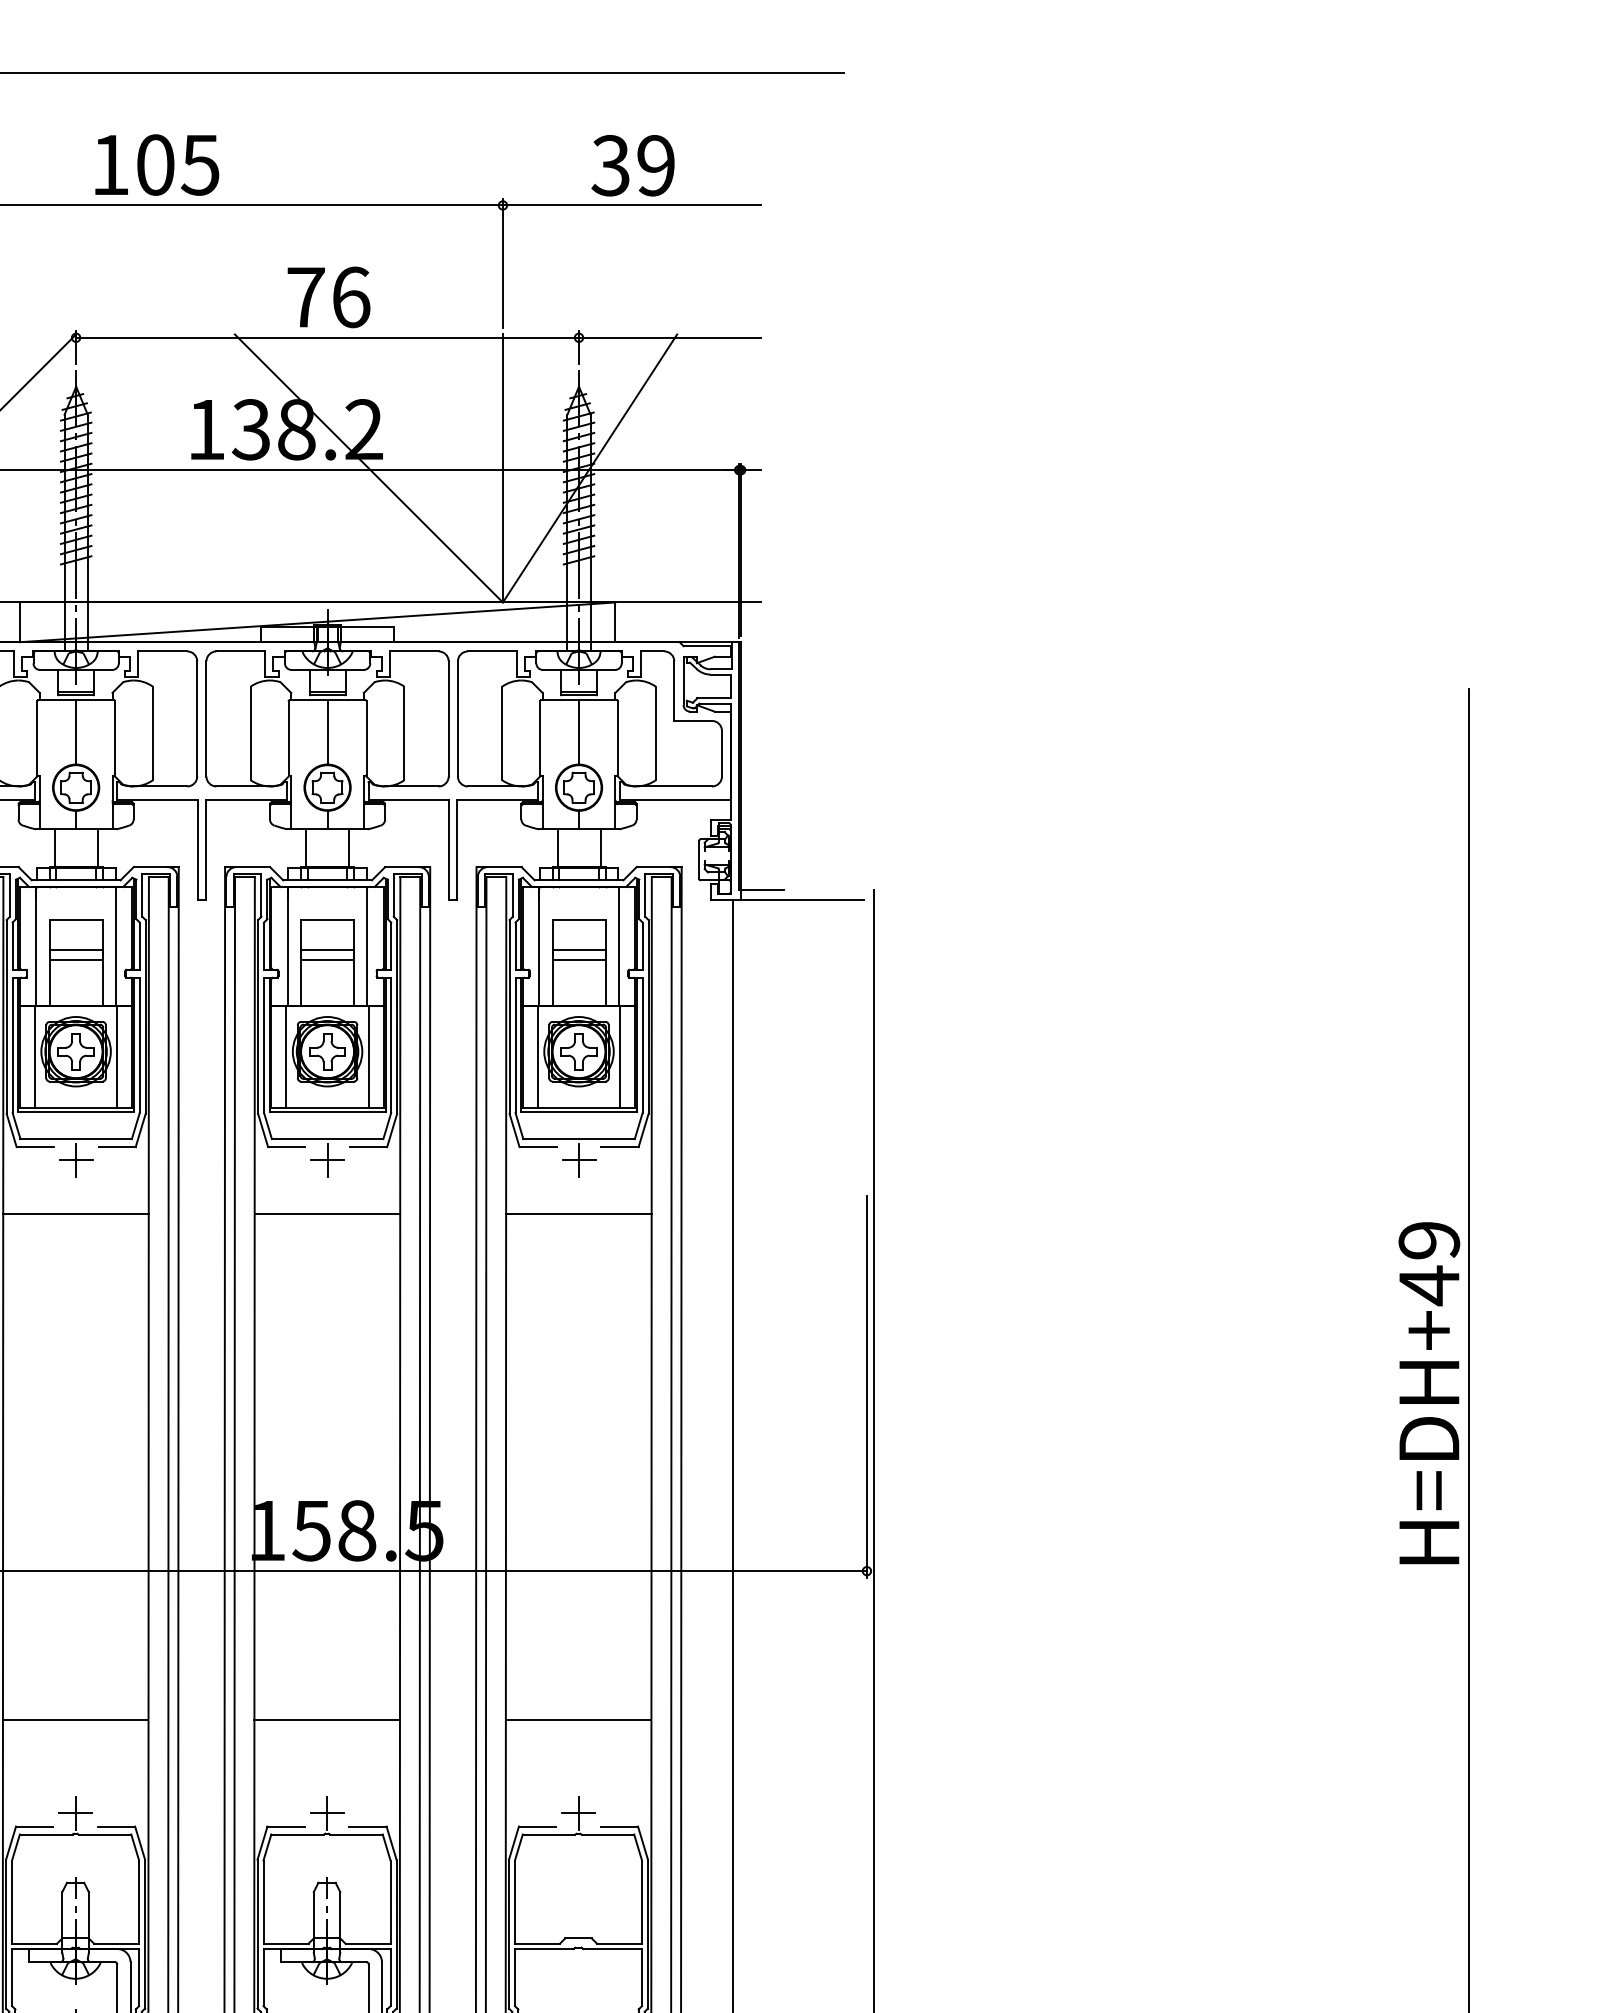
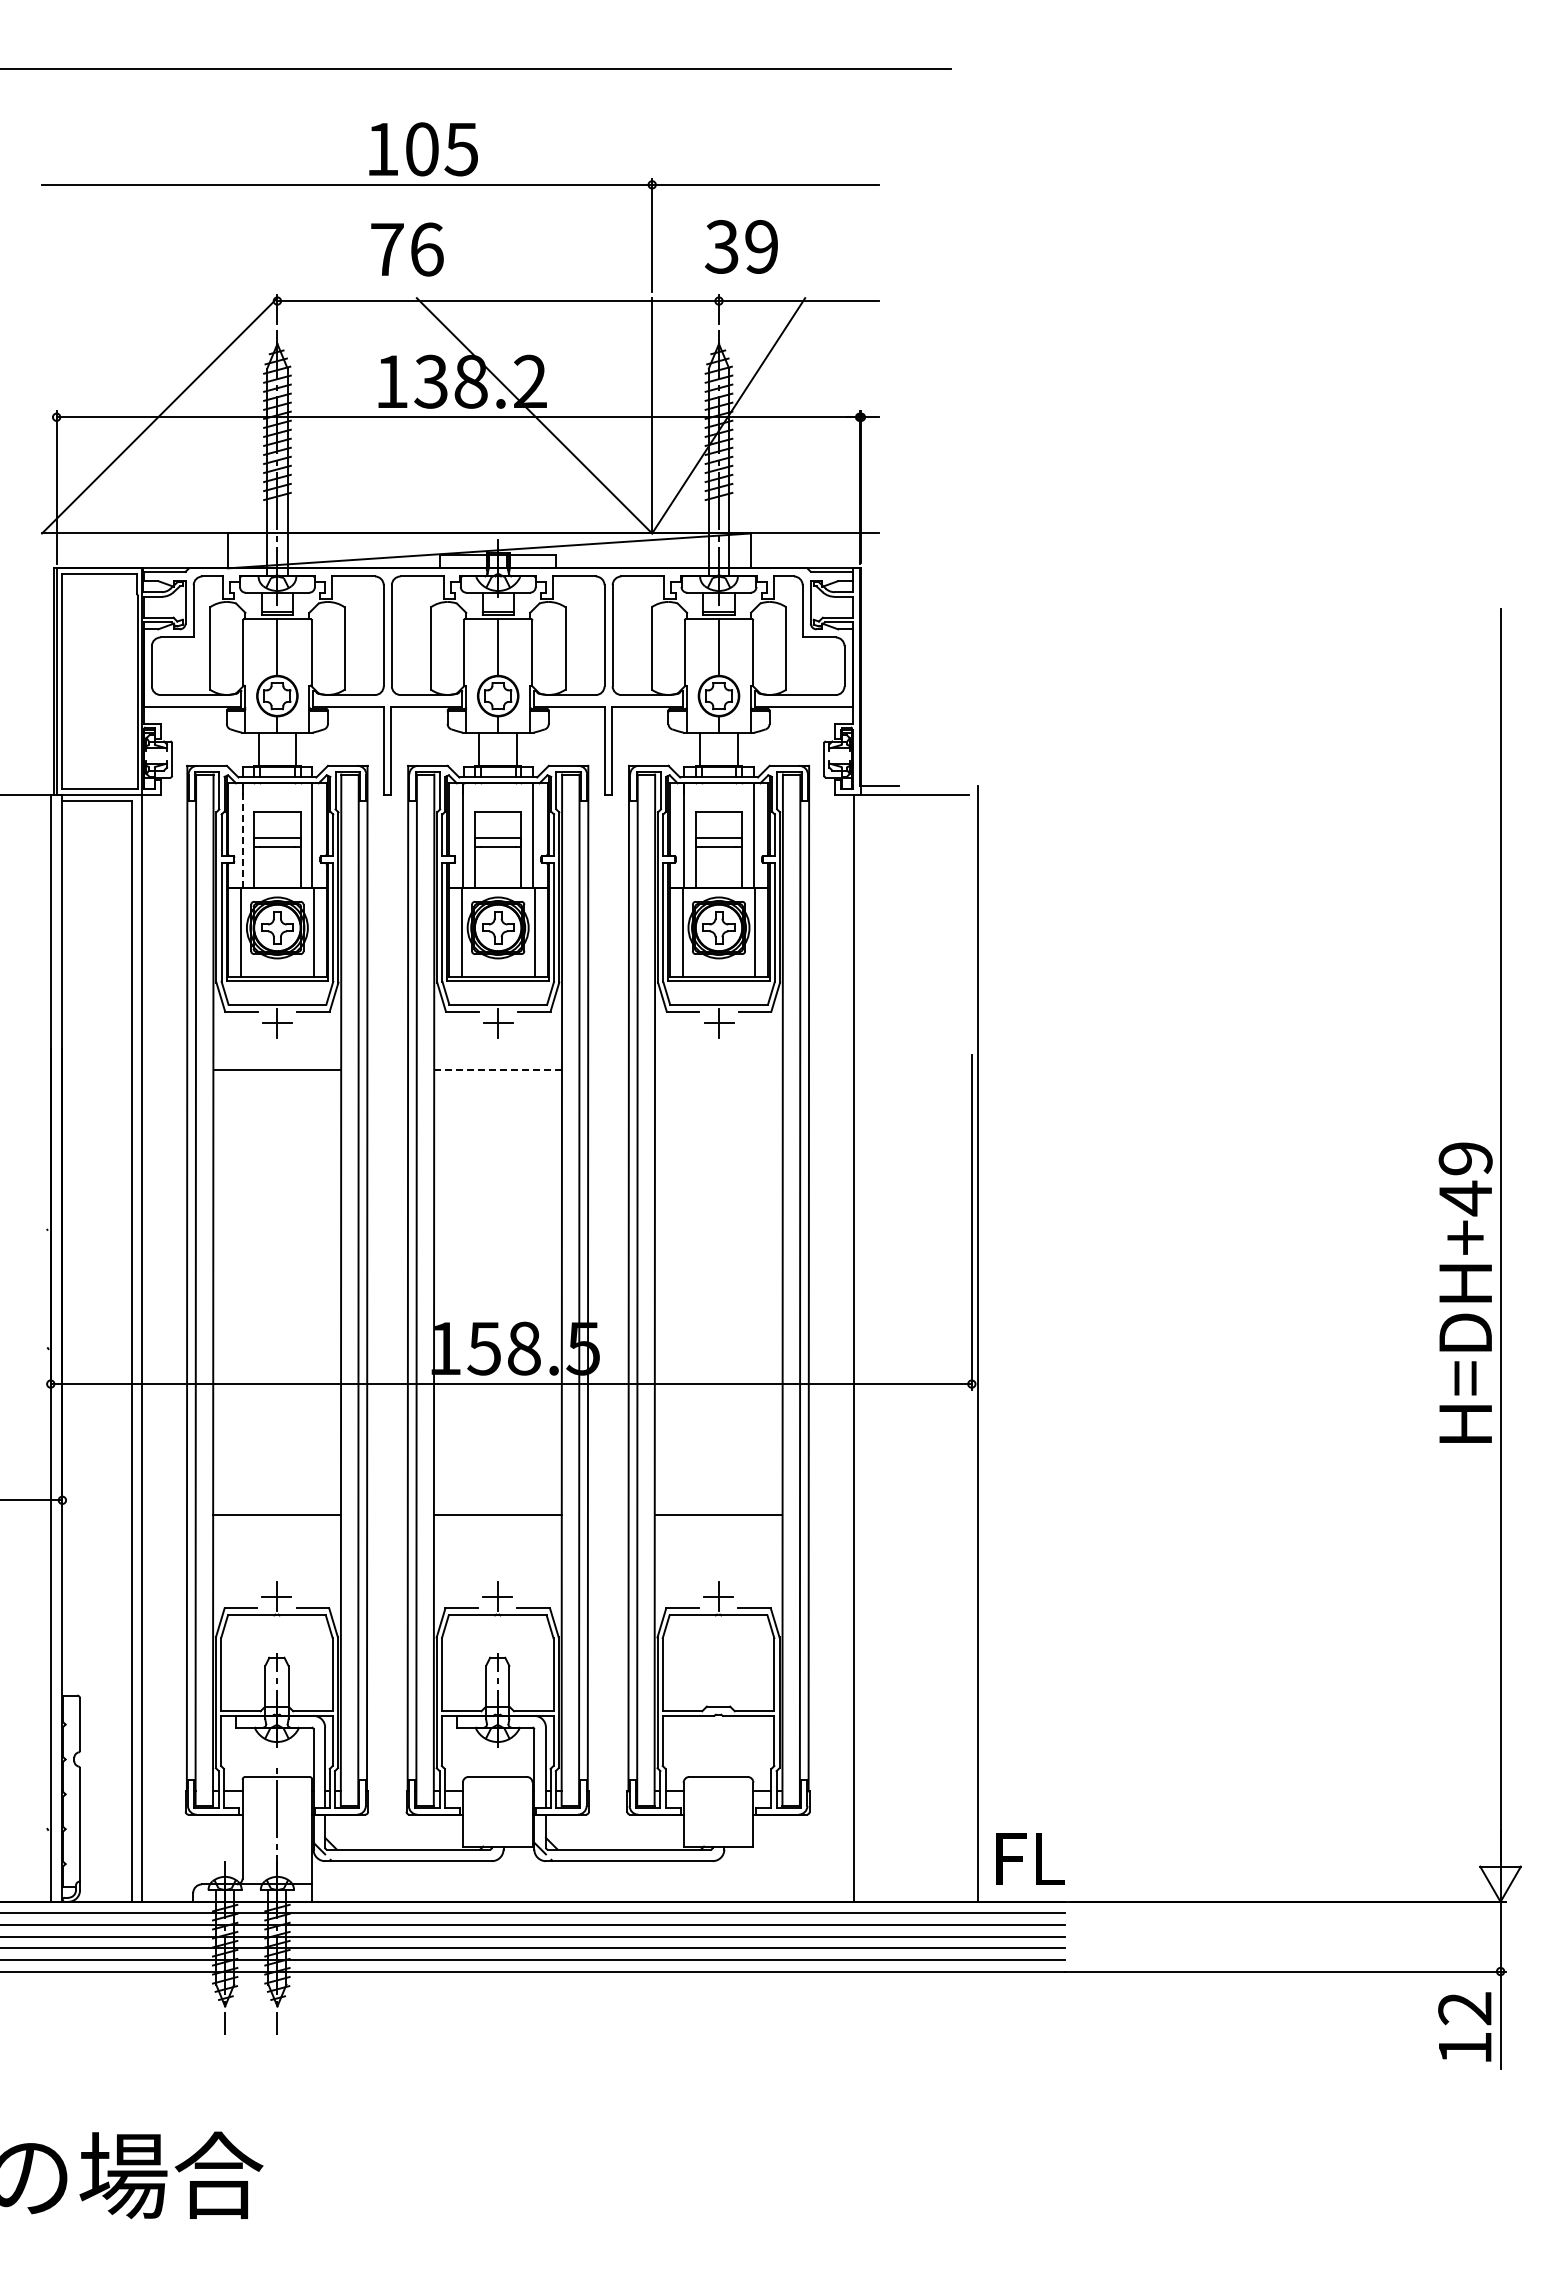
text: (157, 165) -> (423, 149), moved
text: (633, 165) -> (741, 246), moved
text: (329, 297) -> (407, 249), moved
line: (36, 946) -> (242, 835), solid -> dashed
line: (327, 1214) -> (498, 1070), solid -> dashed
line: (578, 1214) -> (718, 1070), removed
text: (1429, 1392) -> (1465, 1292), moved

